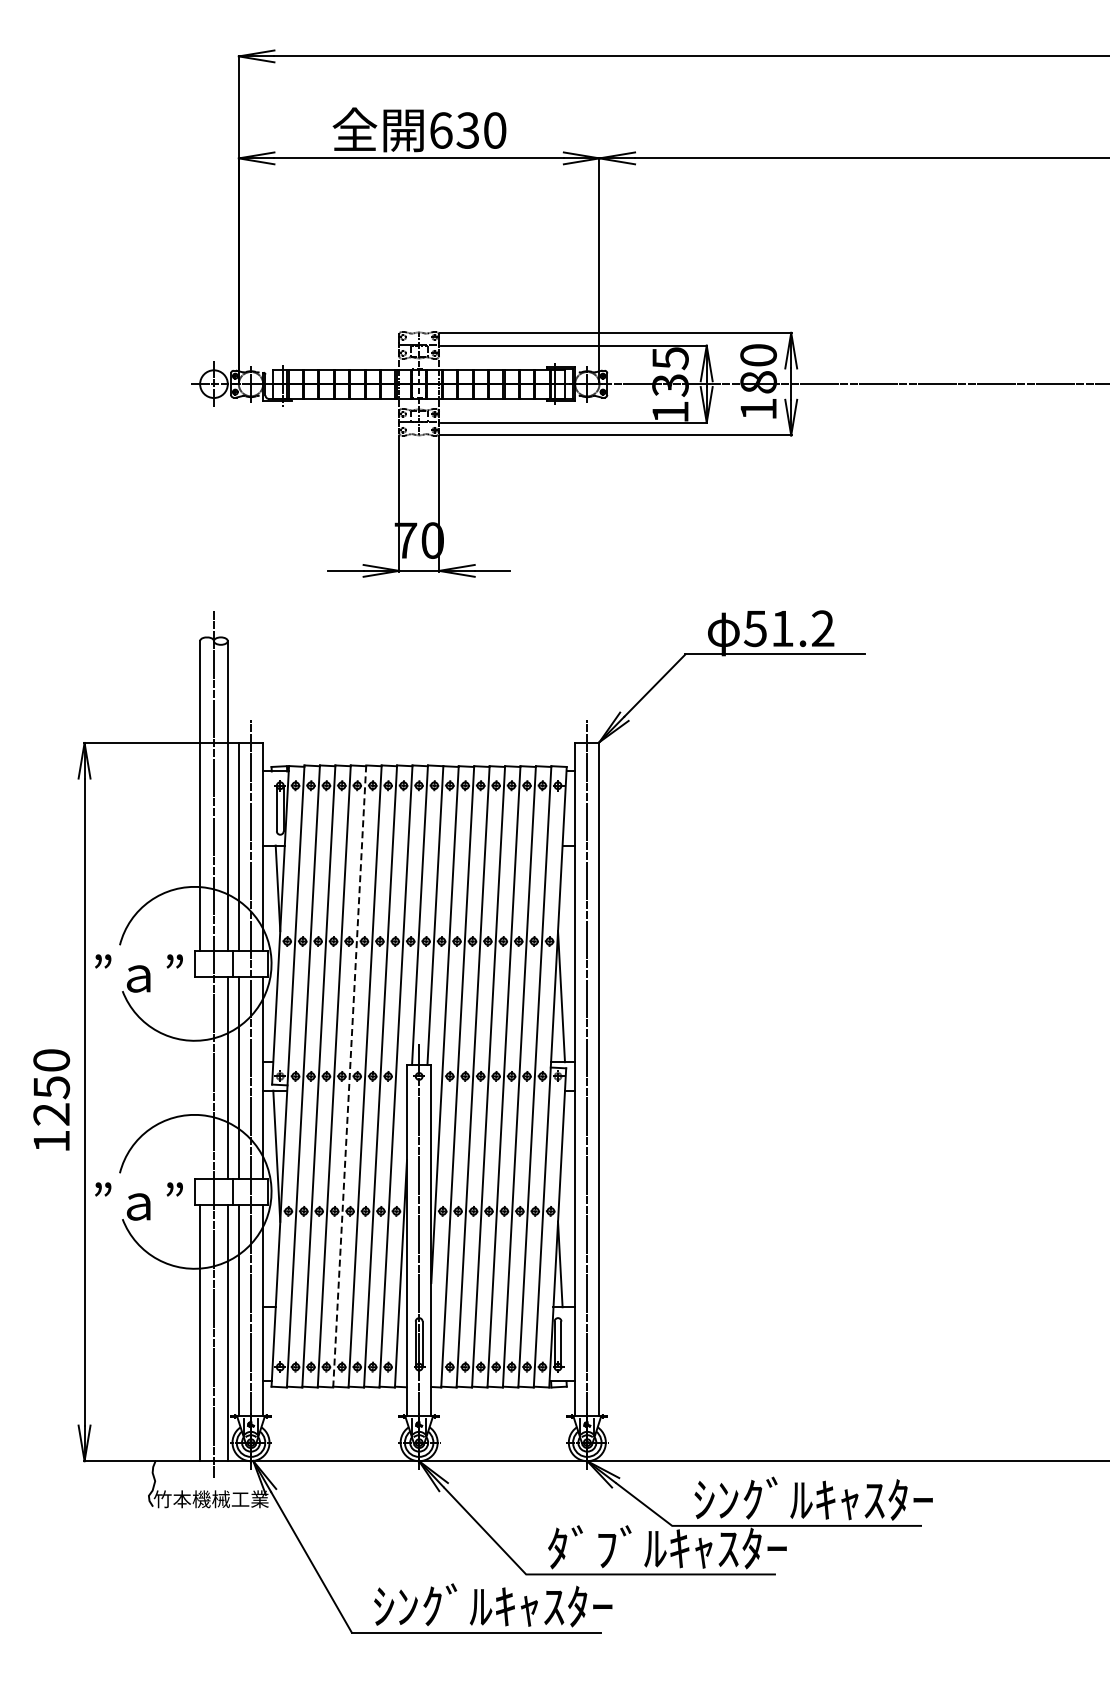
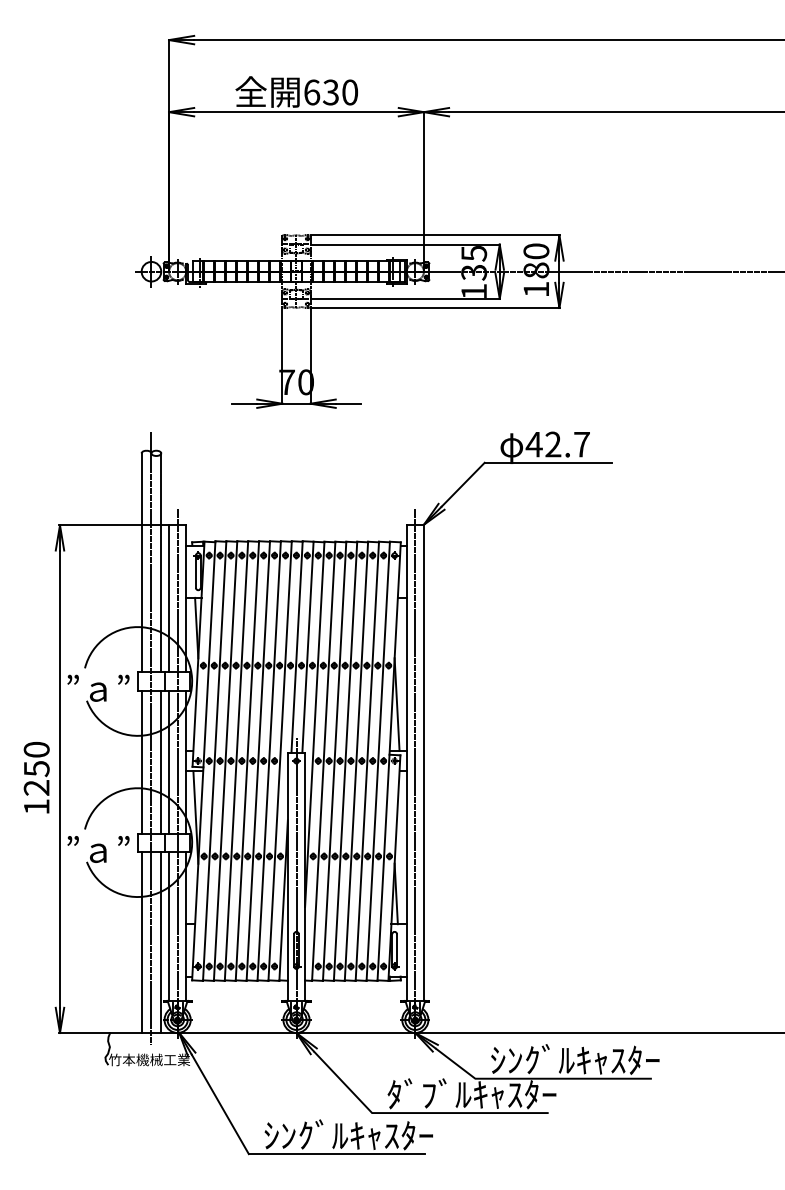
text: (788, 628) -> (557, 444), 51.2 -> 42.7
line: (349, 1076) -> (247, 761), dashed -> solid
line: (200, 1077) -> (141, 761), added

